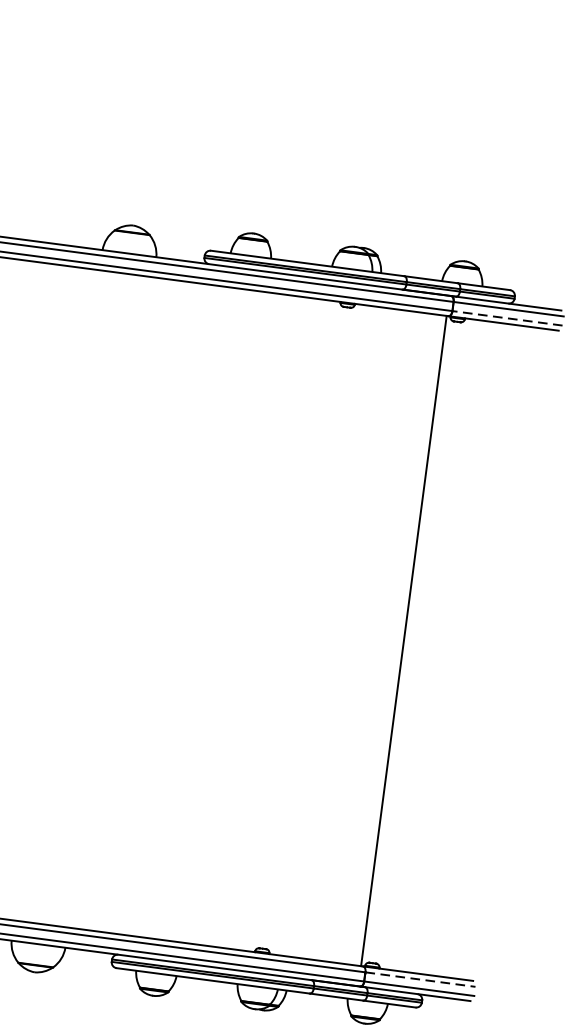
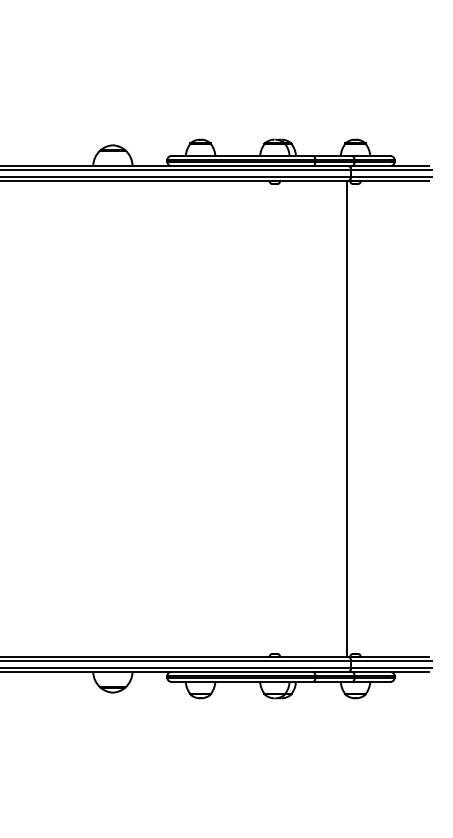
line: (506, 317) -> (390, 176), dashed -> solid
line: (420, 979) -> (391, 661), dashed -> solid

